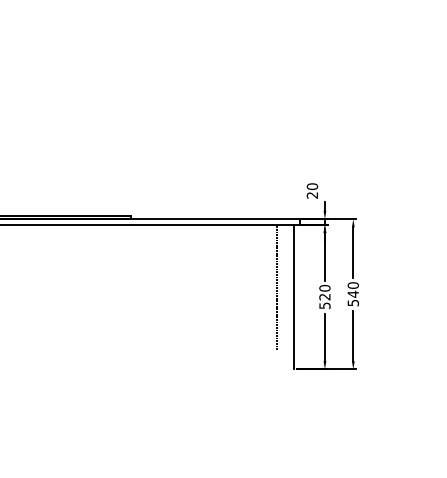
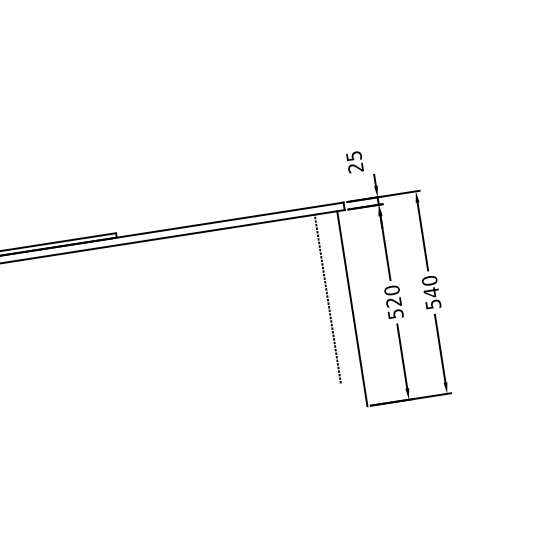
text: (312, 186) -> (354, 155), 20 -> 25

